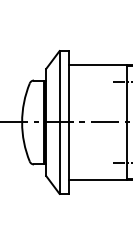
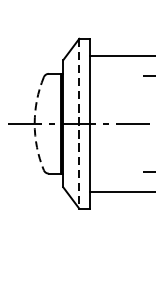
arc: (22, 122) -> (35, 123), solid -> dashed
line: (59, 122) -> (79, 123), solid -> dashed

